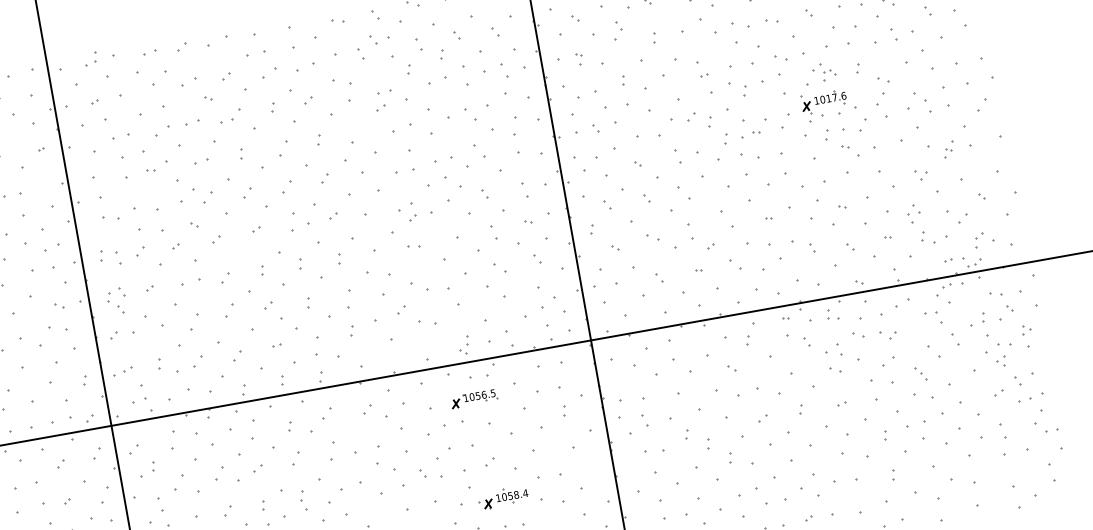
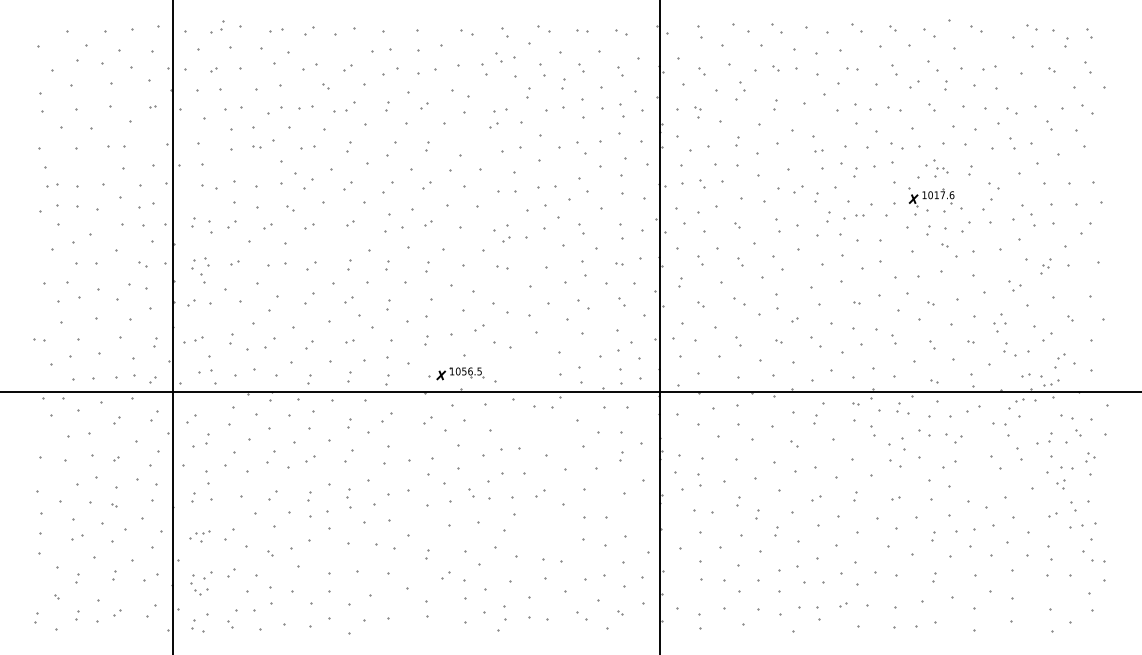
part: (464, 345) -> (534, 374), removed
part: (920, 374) -> (978, 482), removed
part: (474, 398) -> (460, 373), moved
part: (503, 497) -> (546, 530), removed

